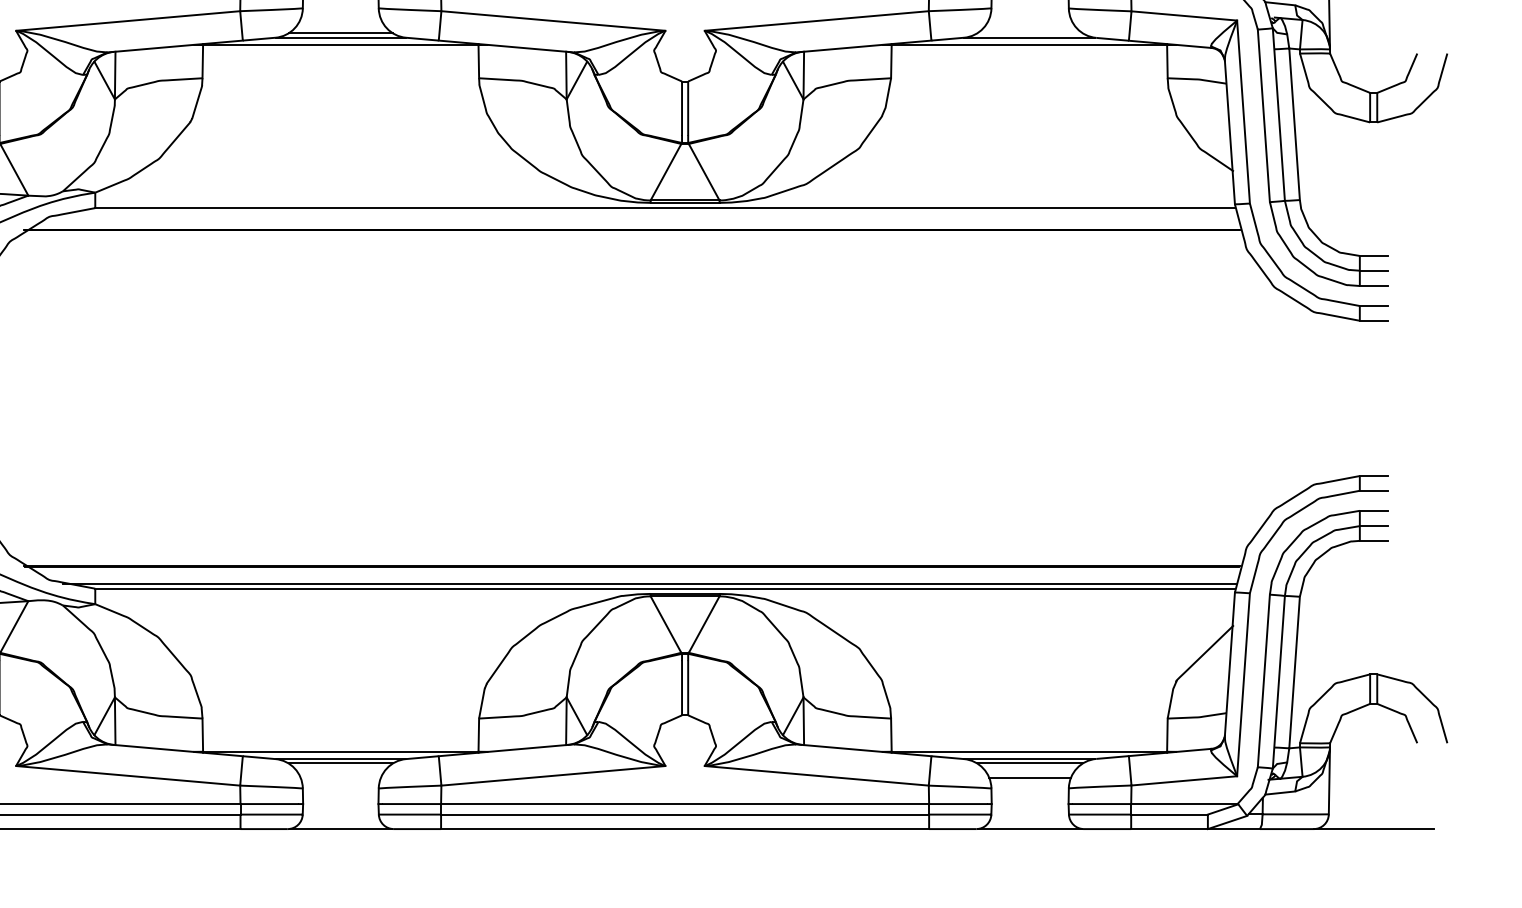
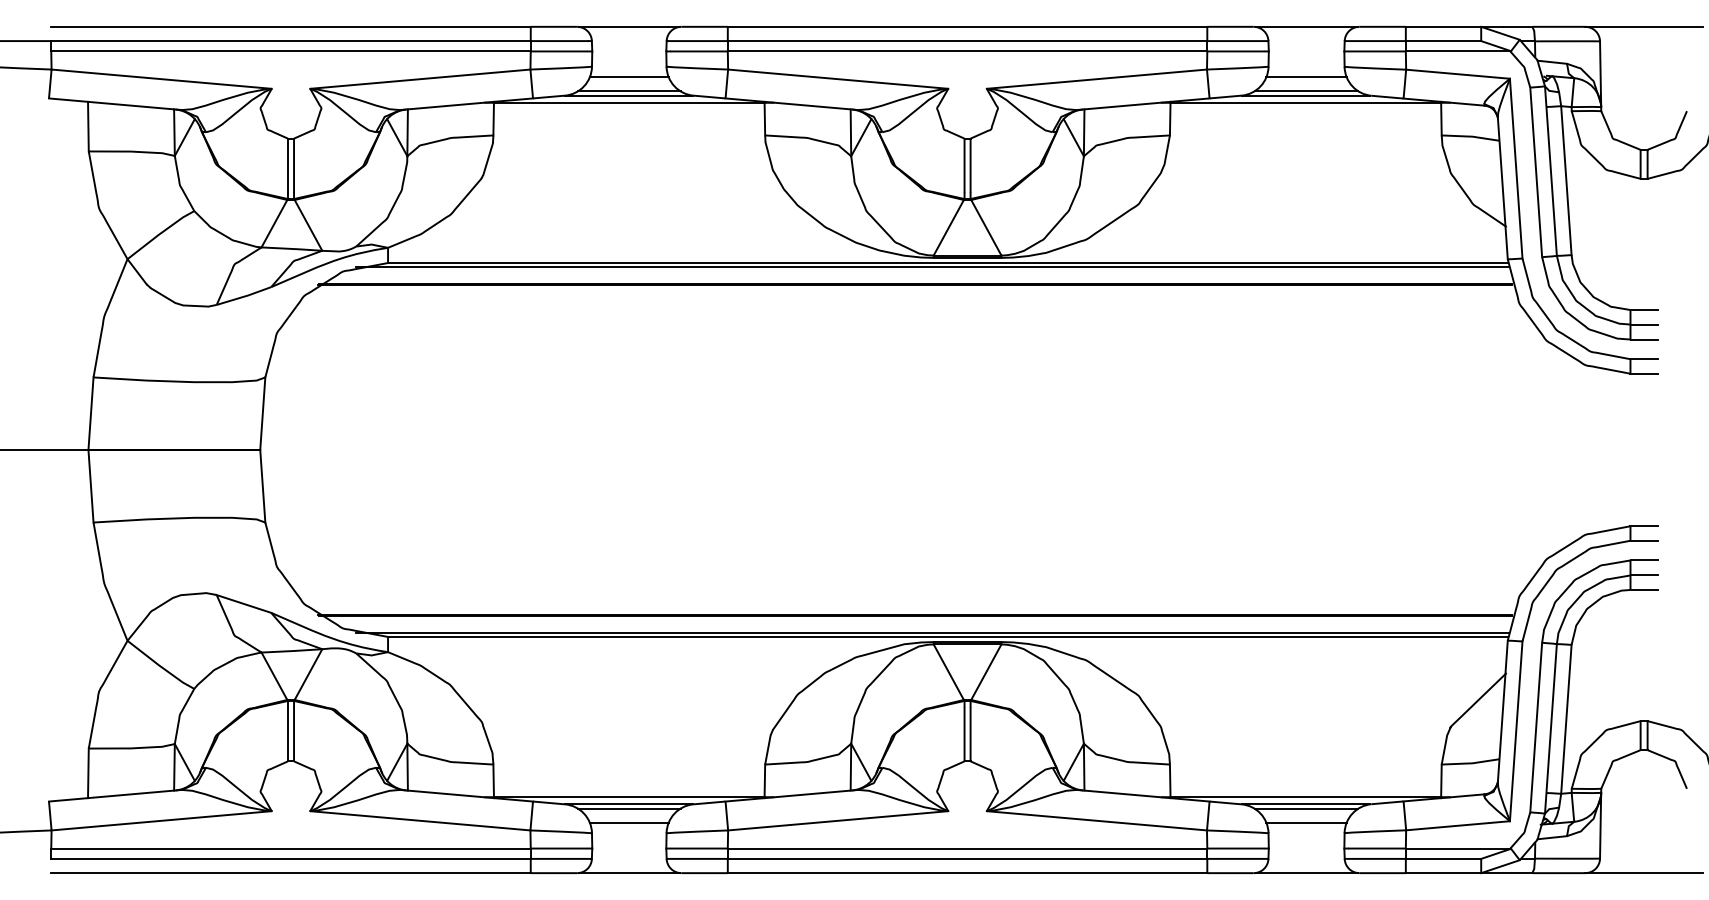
line: (340, 19) -> (628, 77), added
line: (1030, 19) -> (1306, 77), added
line: (1030, 33) -> (1306, 91), added
line: (649, 212) -> (932, 267), added
line: (340, 777) -> (628, 822), added

